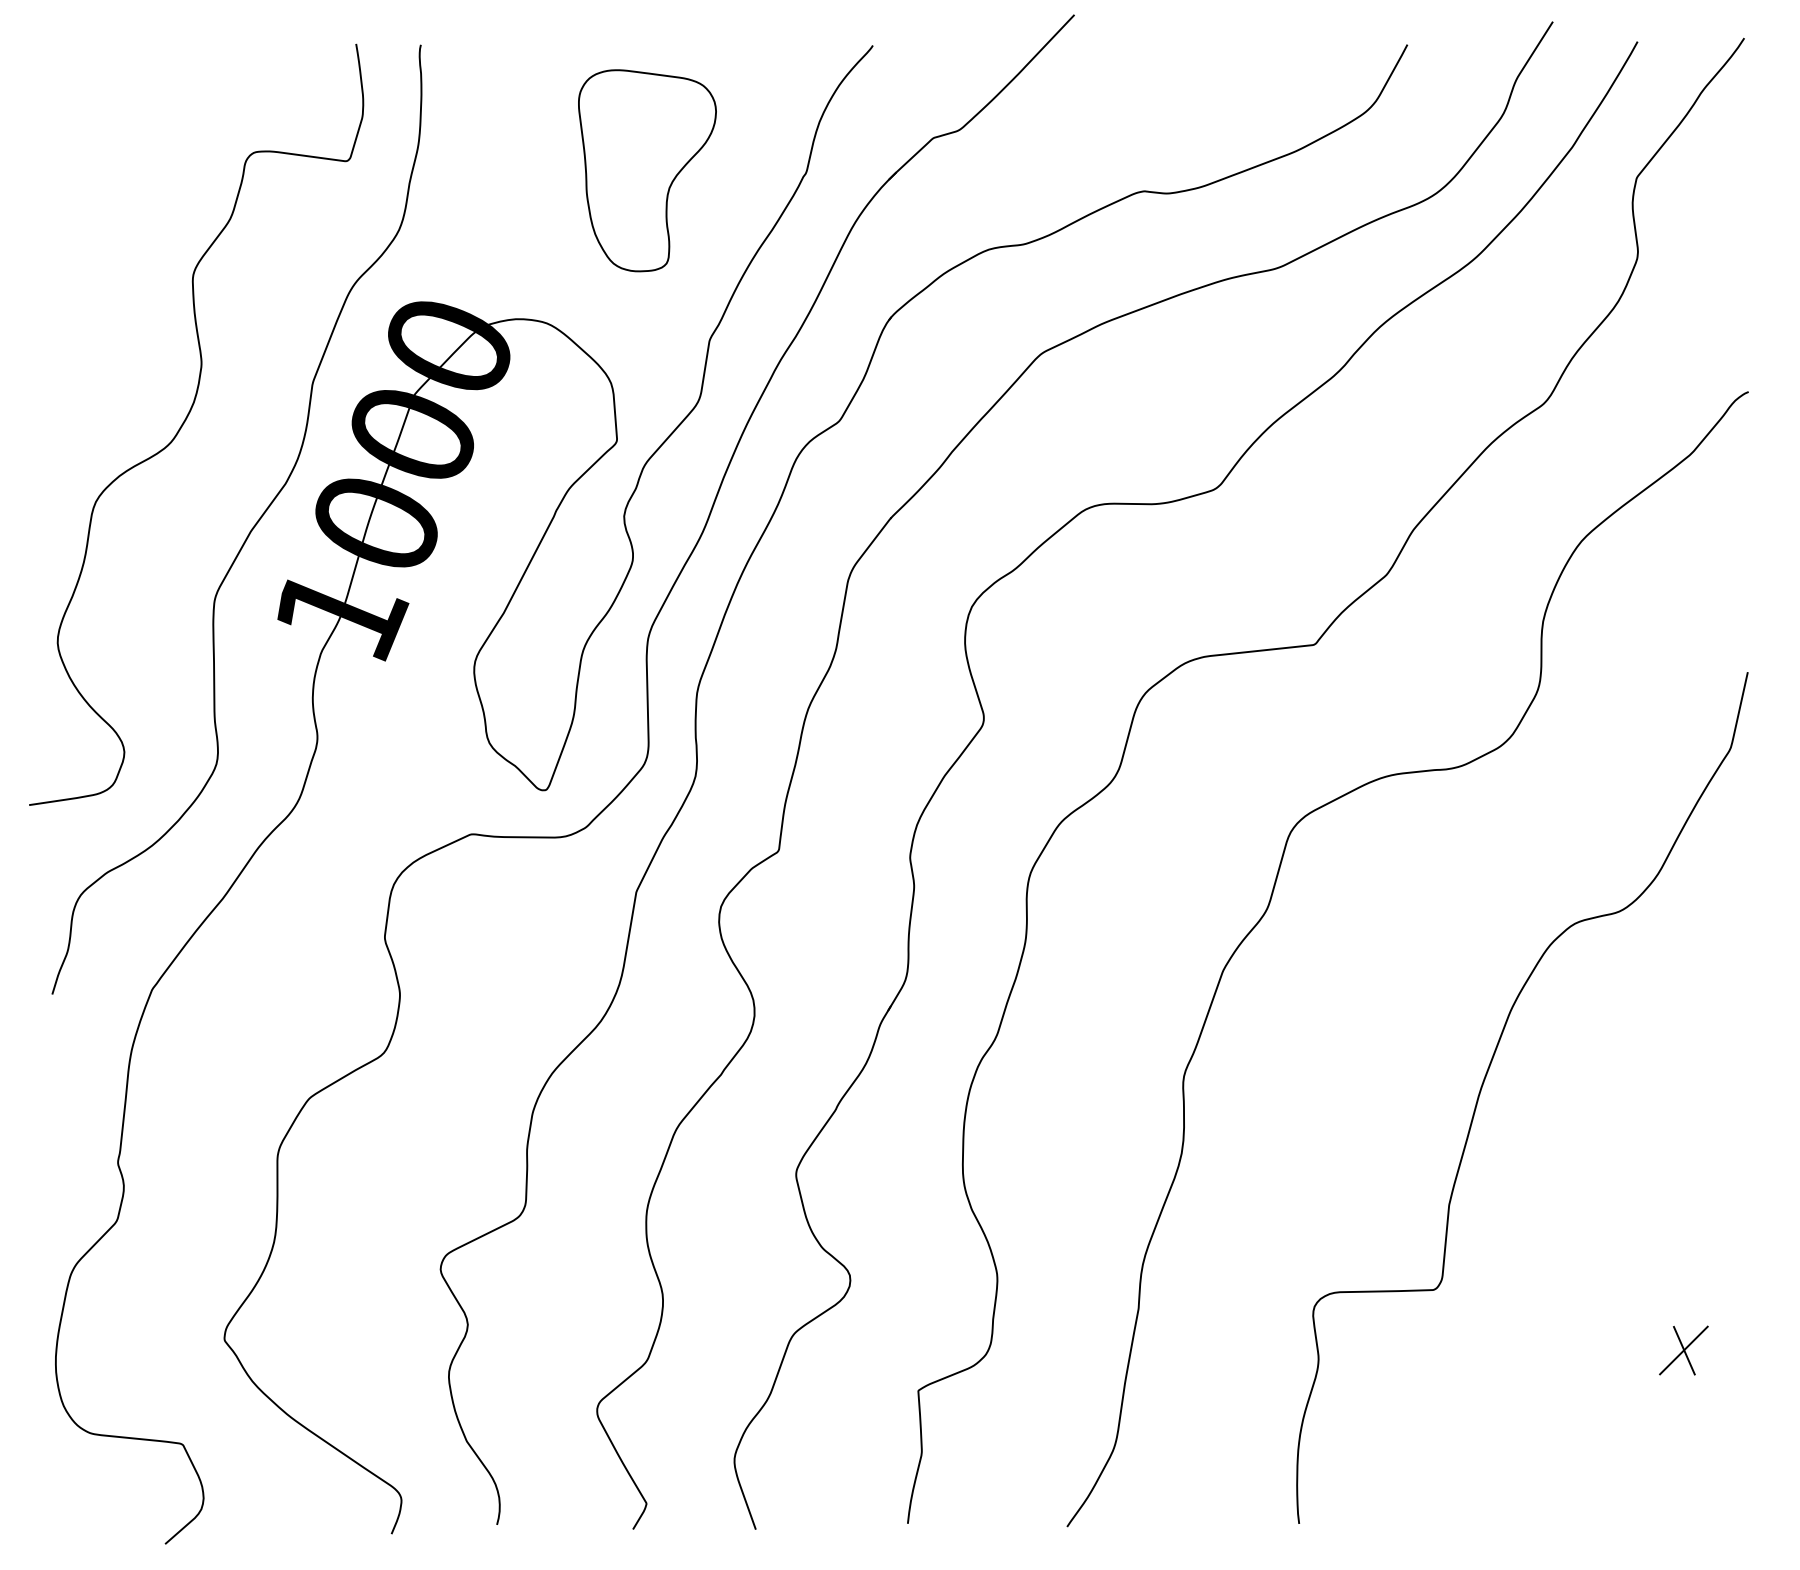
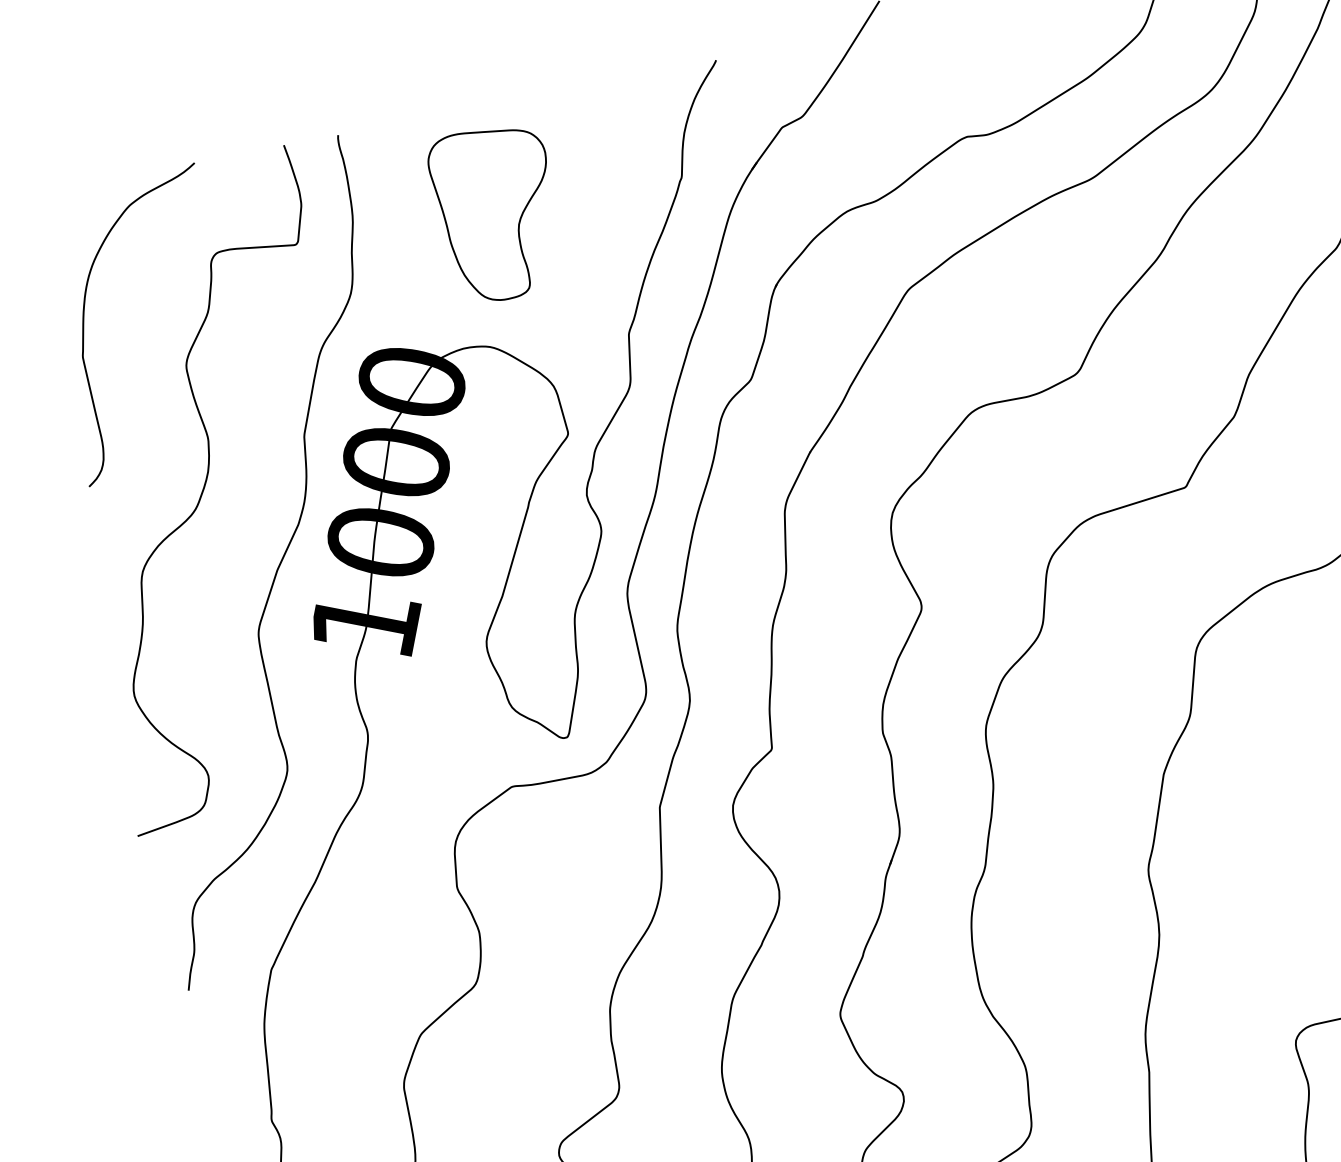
part: (647, 170) -> (497, 213), moved
curve: (86, 199) -> (84, 320), added

